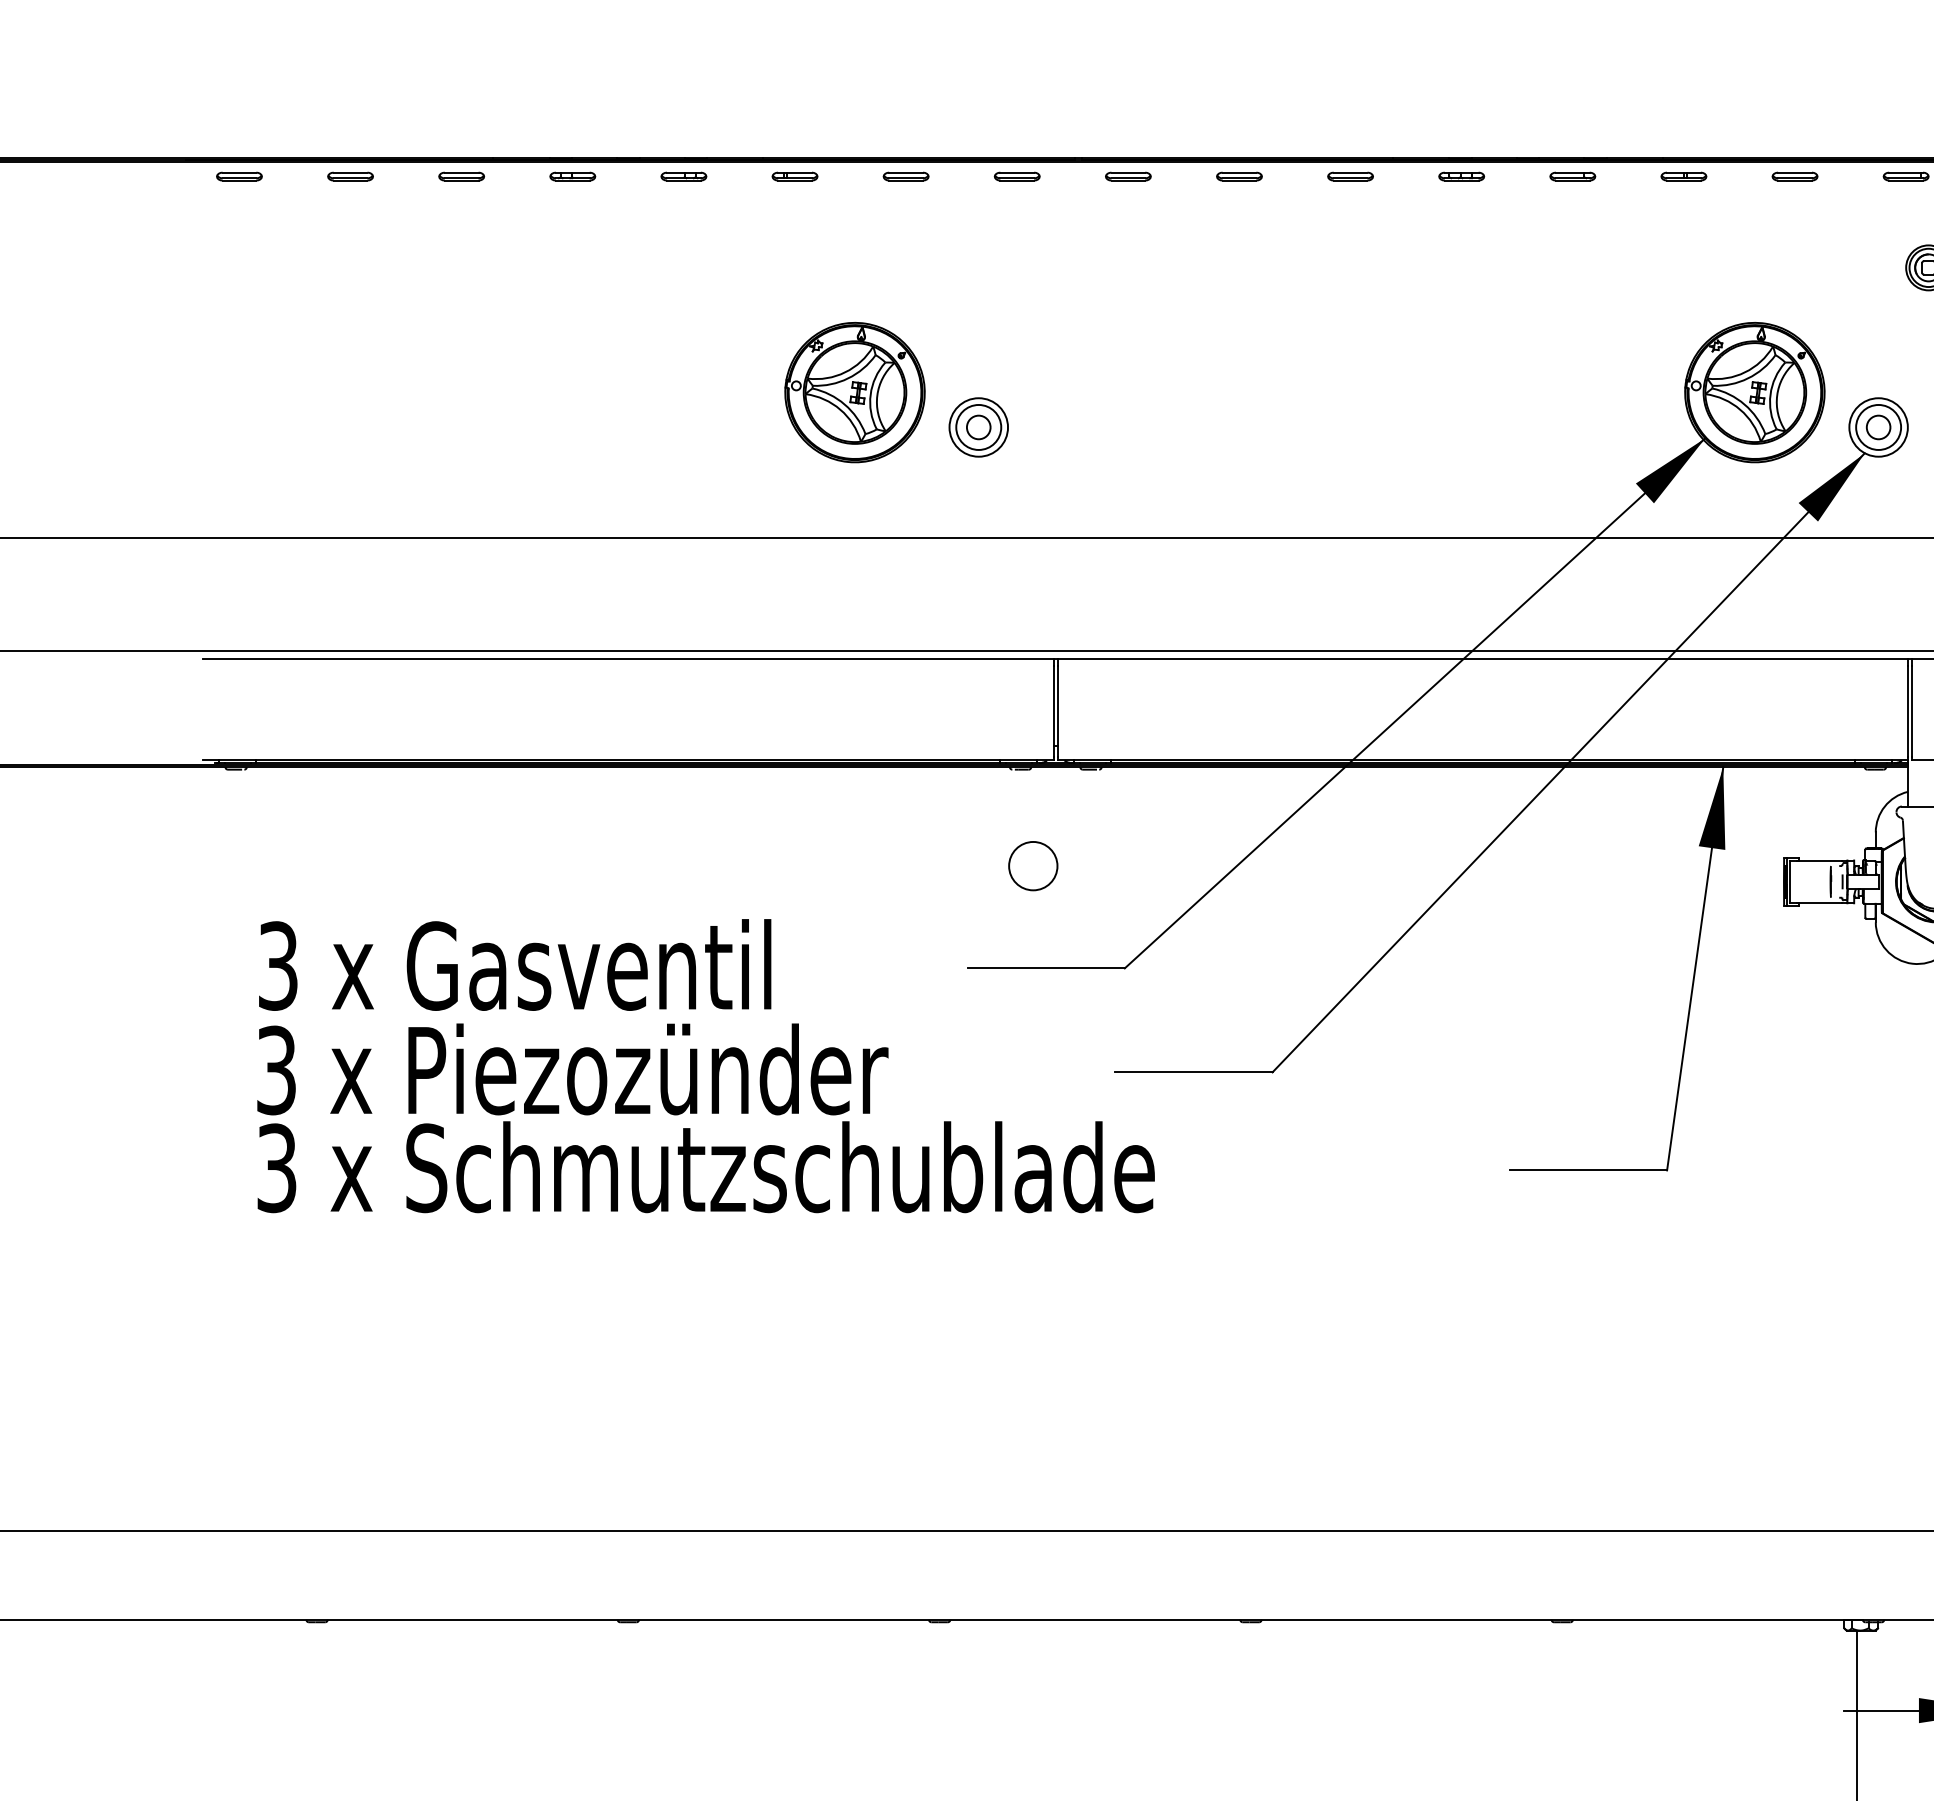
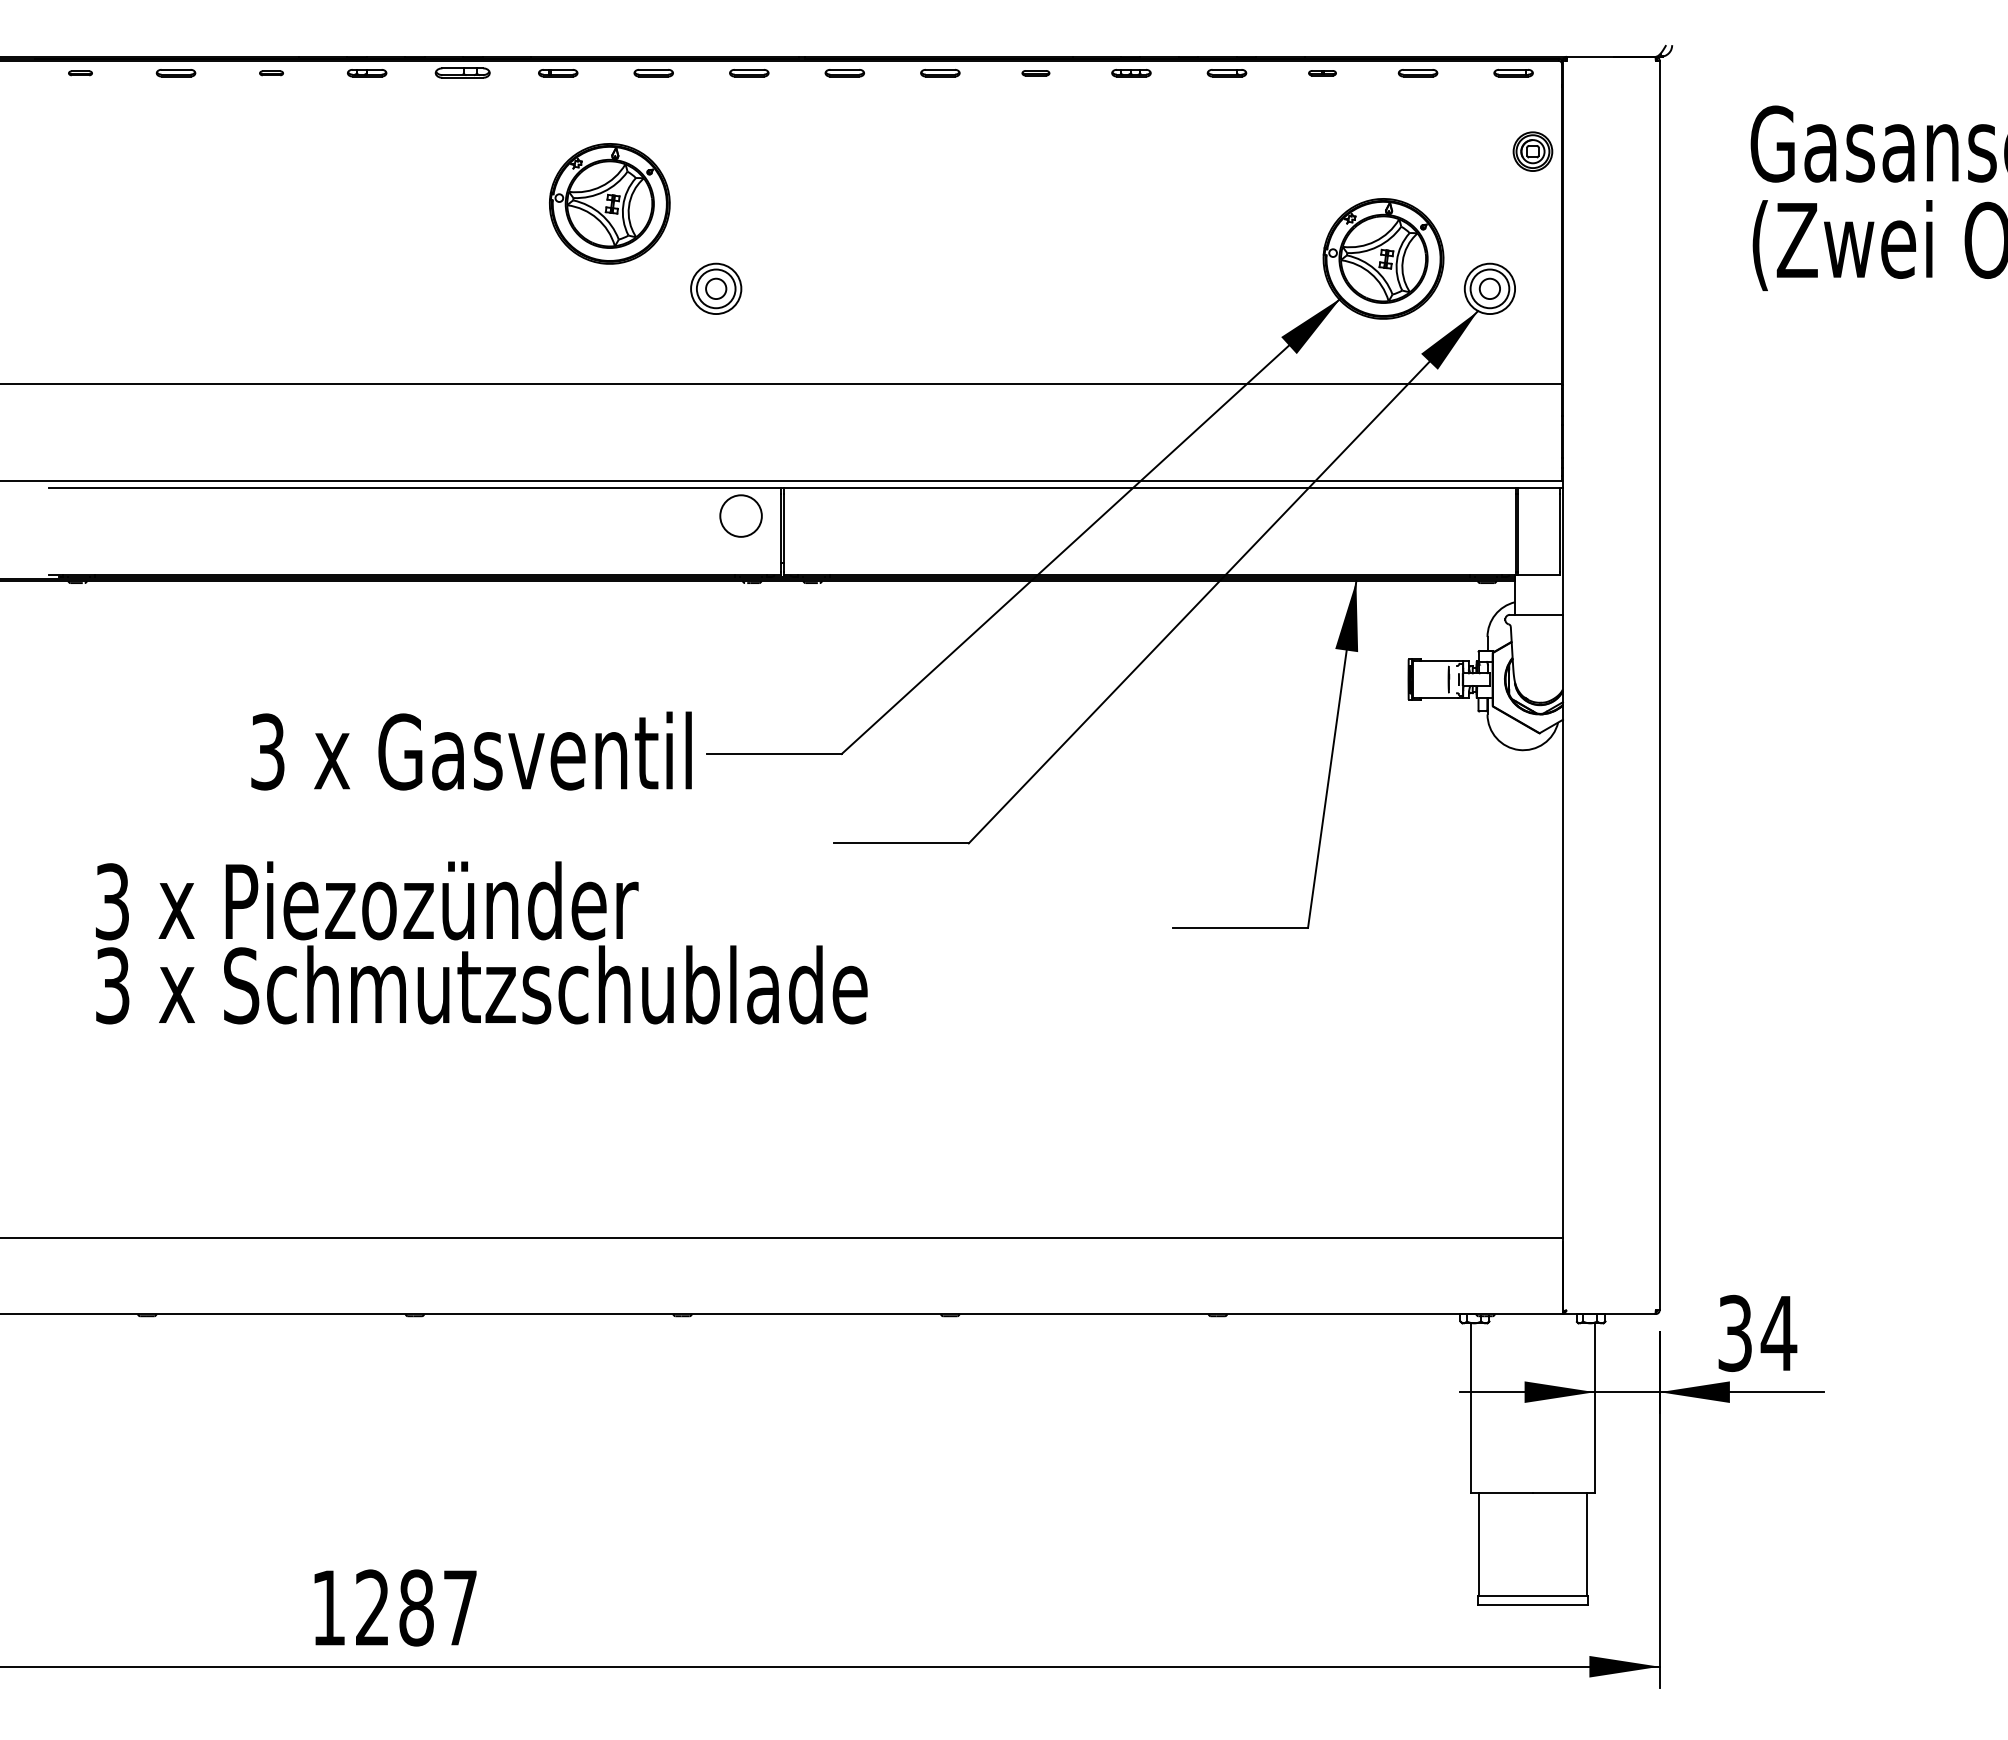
part: (239, 176) -> (80, 73), size x0.6
part: (461, 176) -> (271, 73), size x0.6
part: (683, 176) -> (462, 73), size x1.4
part: (1350, 176) -> (1035, 73), size x0.7
part: (1683, 176) -> (1322, 73), size x0.7
part: (854, 392) -> (609, 203), moved
circle: (1032, 865) -> (740, 515), moved
text: (515, 964) -> (471, 750), moved
text: (705, 1117) -> (481, 942), moved

